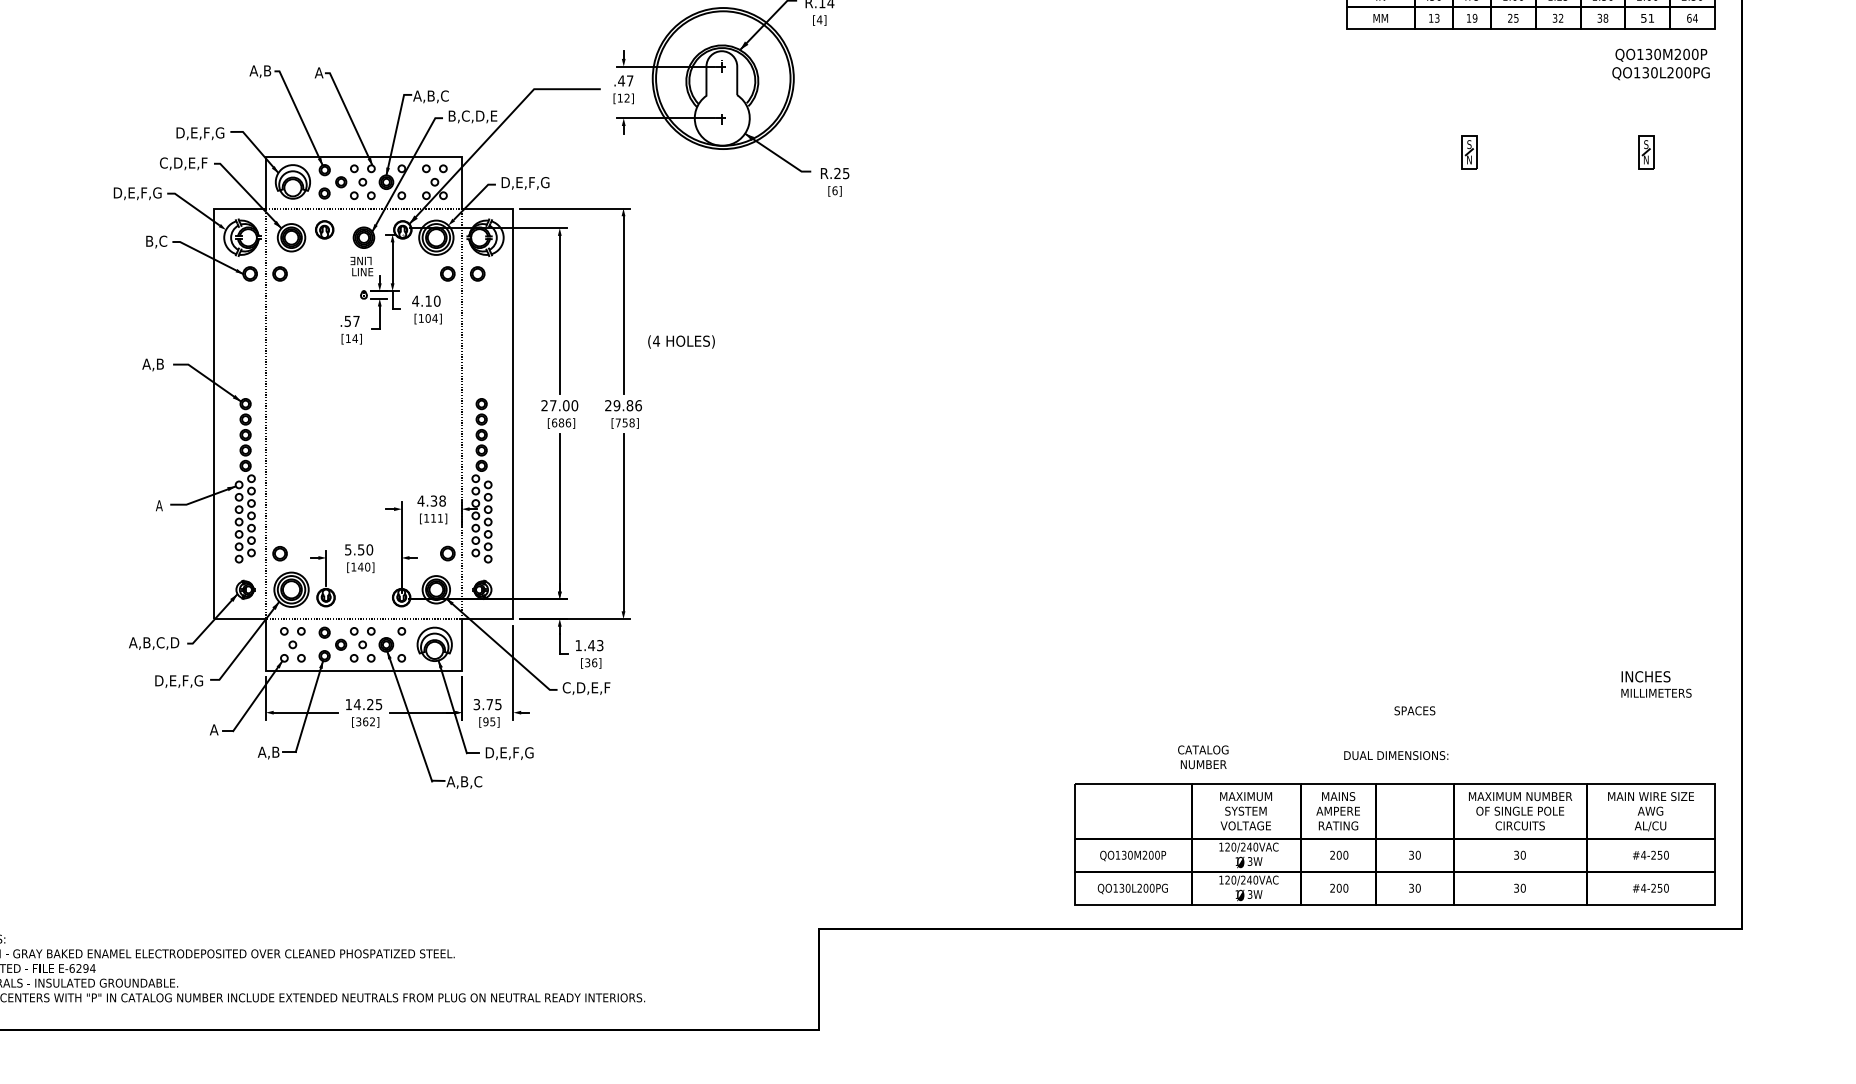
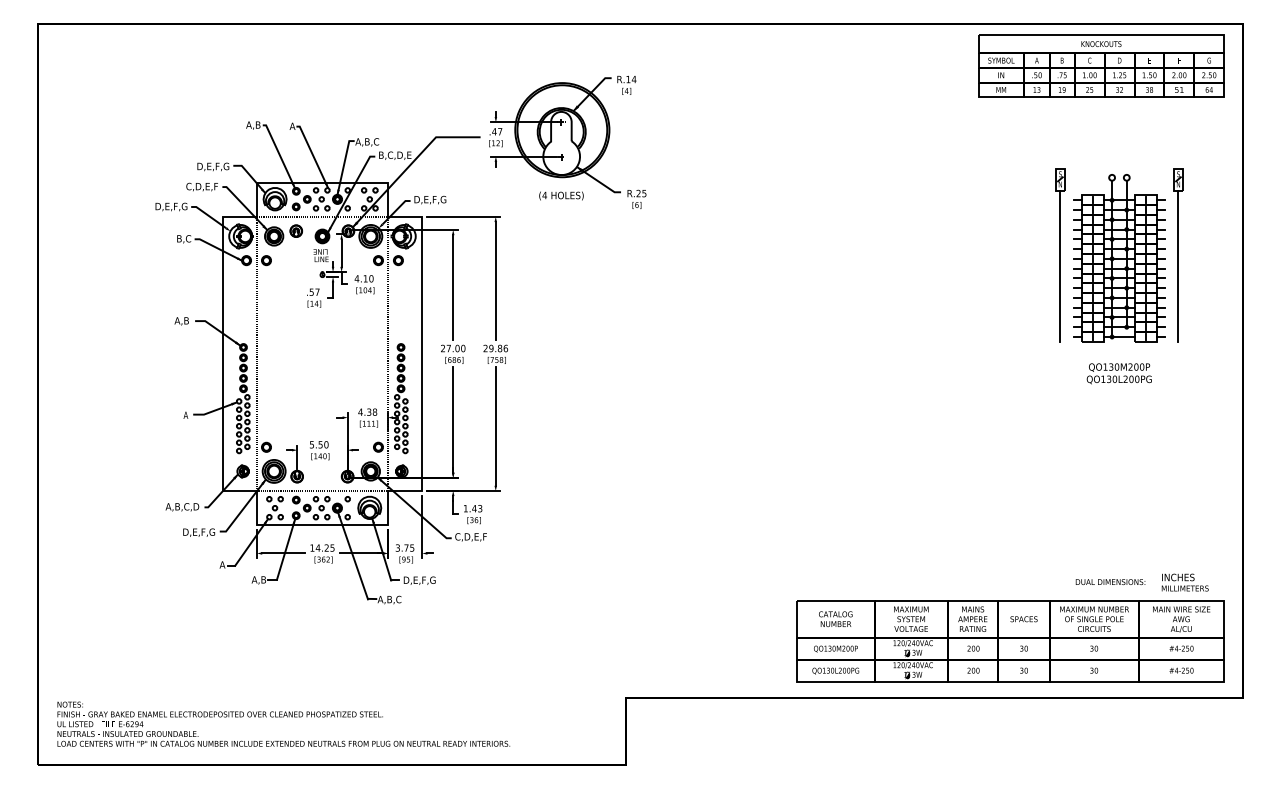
text: (1659, 64) -> (1118, 373), moved
part: (1557, 270) -> (1119, 258), added
line: (1469, 281) -> (1060, 265), added
line: (1646, 281) -> (1178, 265), added
text: (681, 341) -> (561, 195), moved
text: (1655, 684) -> (1184, 582), moved
text: (1414, 711) -> (1023, 619), moved
text: (1396, 756) -> (1110, 582), moved
text: (1202, 757) -> (835, 619), moved

